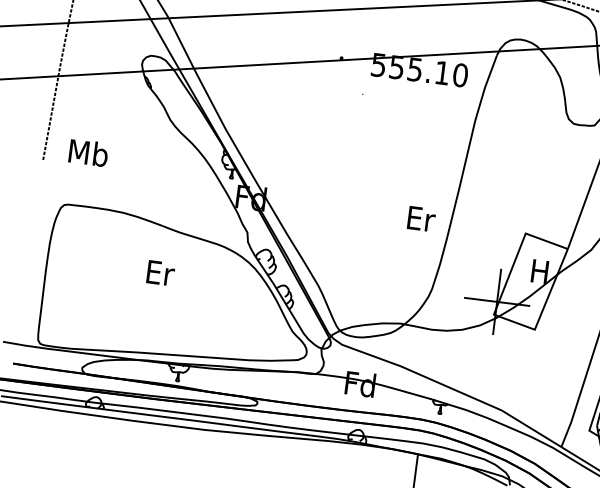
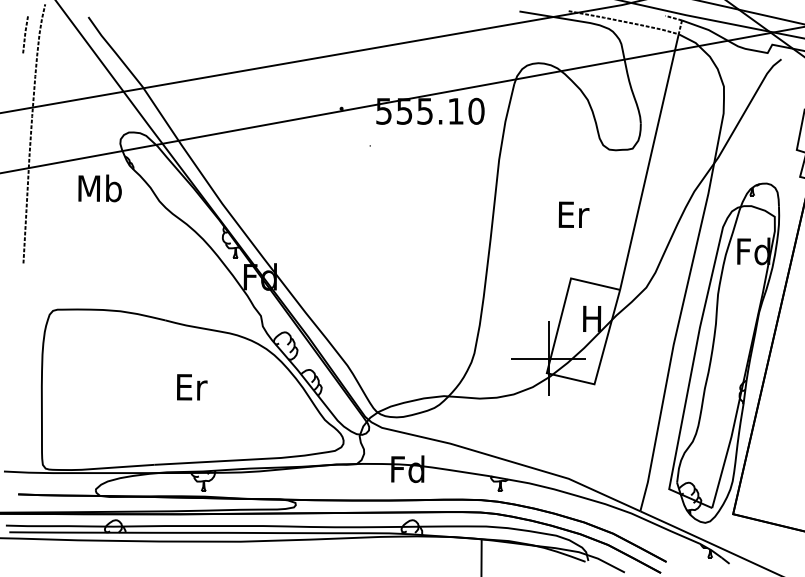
text: (88, 153) -> (99, 188), moved
text: (421, 218) -> (573, 214), moved
text: (161, 273) -> (192, 387), moved

